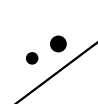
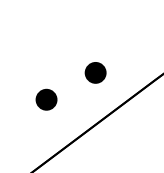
part: (58, 43) -> (95, 71), size x0.71

